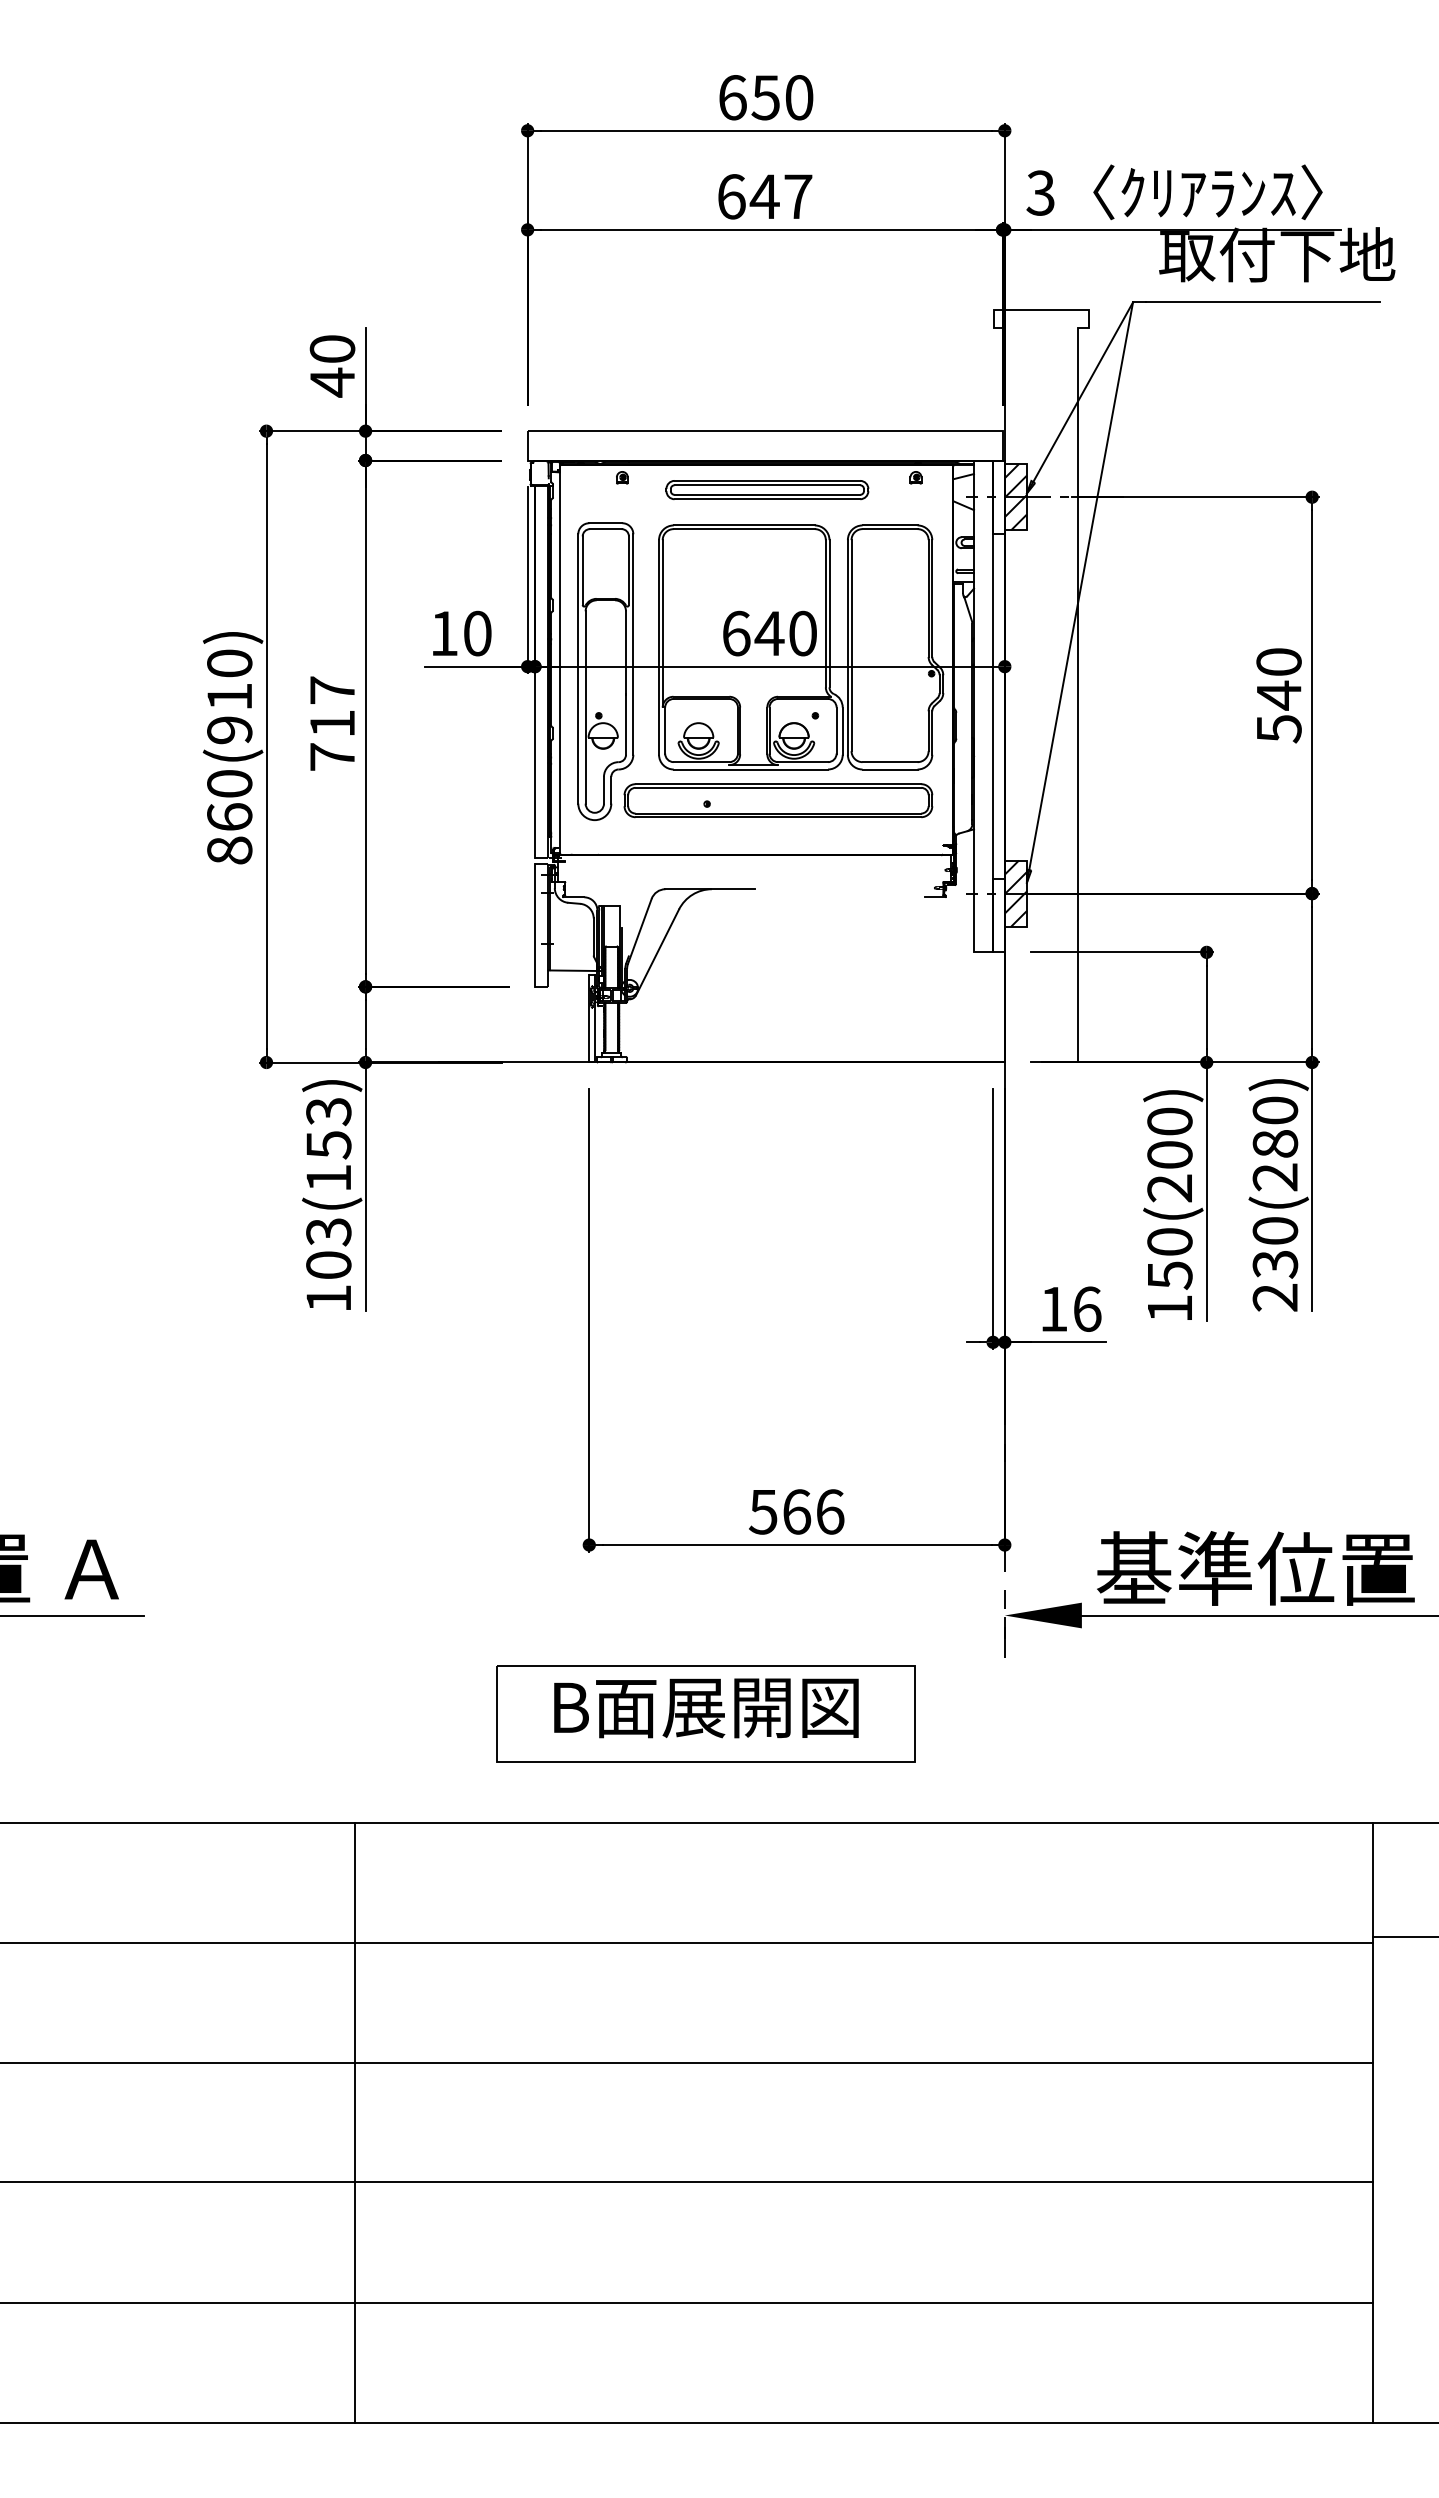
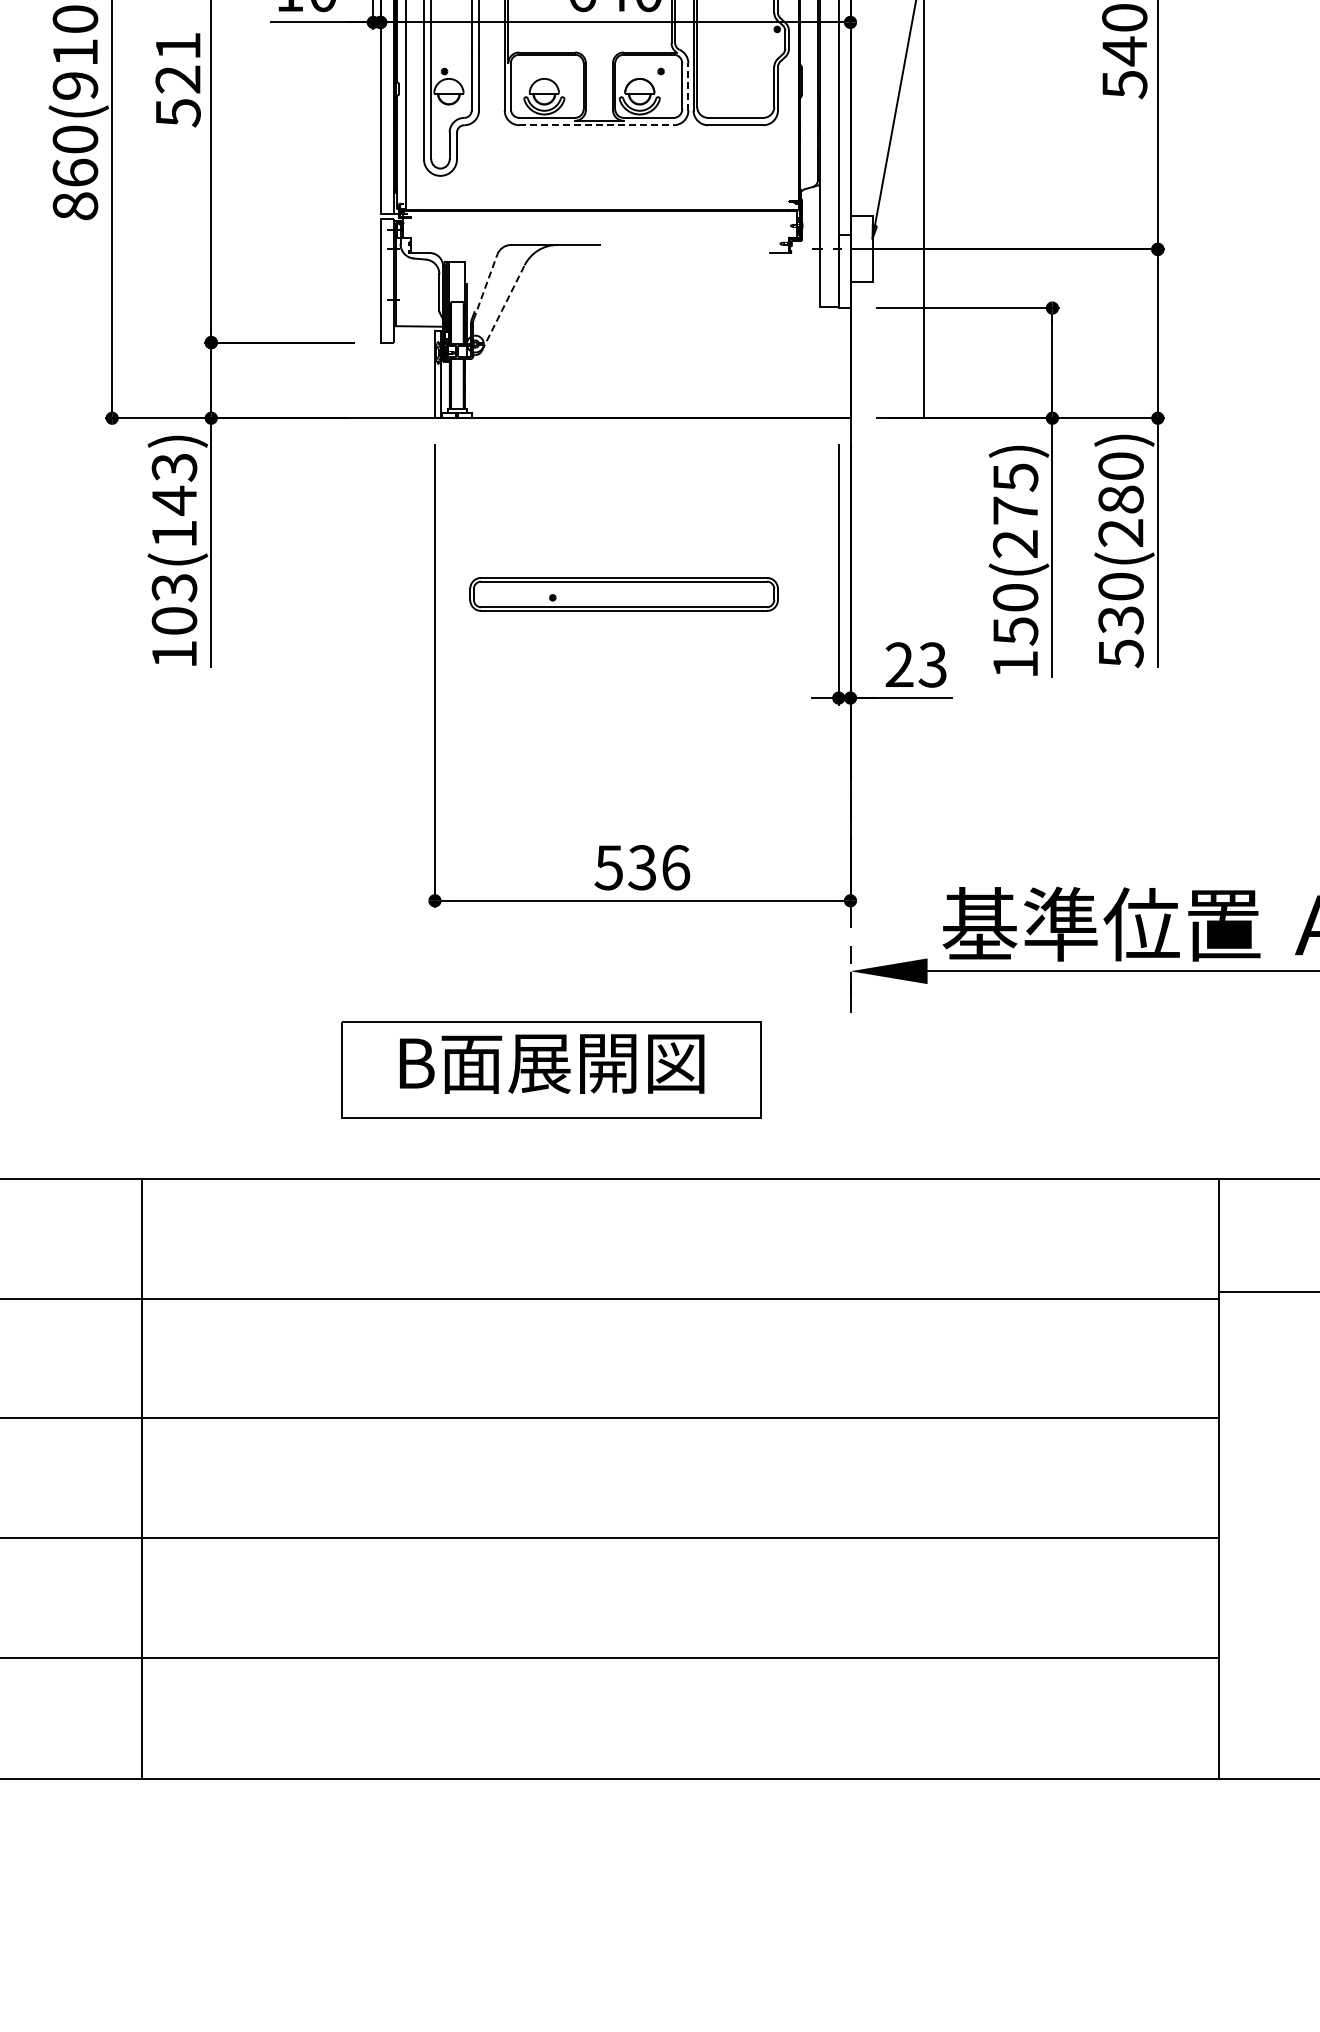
text: (332, 723) -> (178, 79), 717 -> 521
line: (842, 731) -> (688, 87), solid -> dashed
line: (751, 769) -> (597, 125), solid -> dashed
part: (778, 800) -> (624, 594), moved
hatch: (1015, 893) -> (861, 249), removed
line: (639, 931) -> (485, 287), solid -> dashed
line: (657, 952) -> (503, 308), solid -> dashed
text: (1169, 1137) -> (1015, 493), 150(200) -> 150(275)
text: (328, 1145) -> (174, 501), 103(153) -> 103(143)
text: (1275, 1298) -> (1121, 654), 230(280) -> 530(280)
text: (1070, 1308) -> (916, 664), 16 -> 23
text: (796, 1511) -> (642, 867), 566 -> 536
line: (355, 2123) -> (142, 1479), moved

